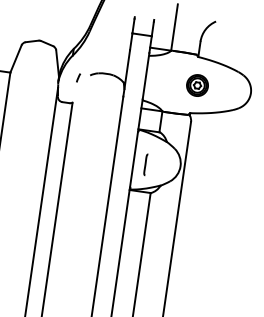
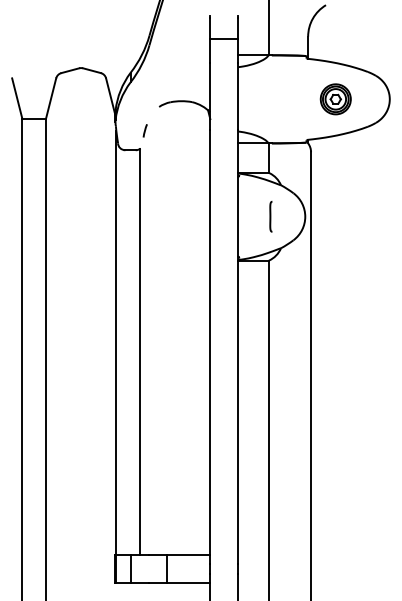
line: (78, 77) -> (144, 130), moved
part: (197, 85) -> (335, 99), moved
line: (145, 164) -> (270, 216), moved

